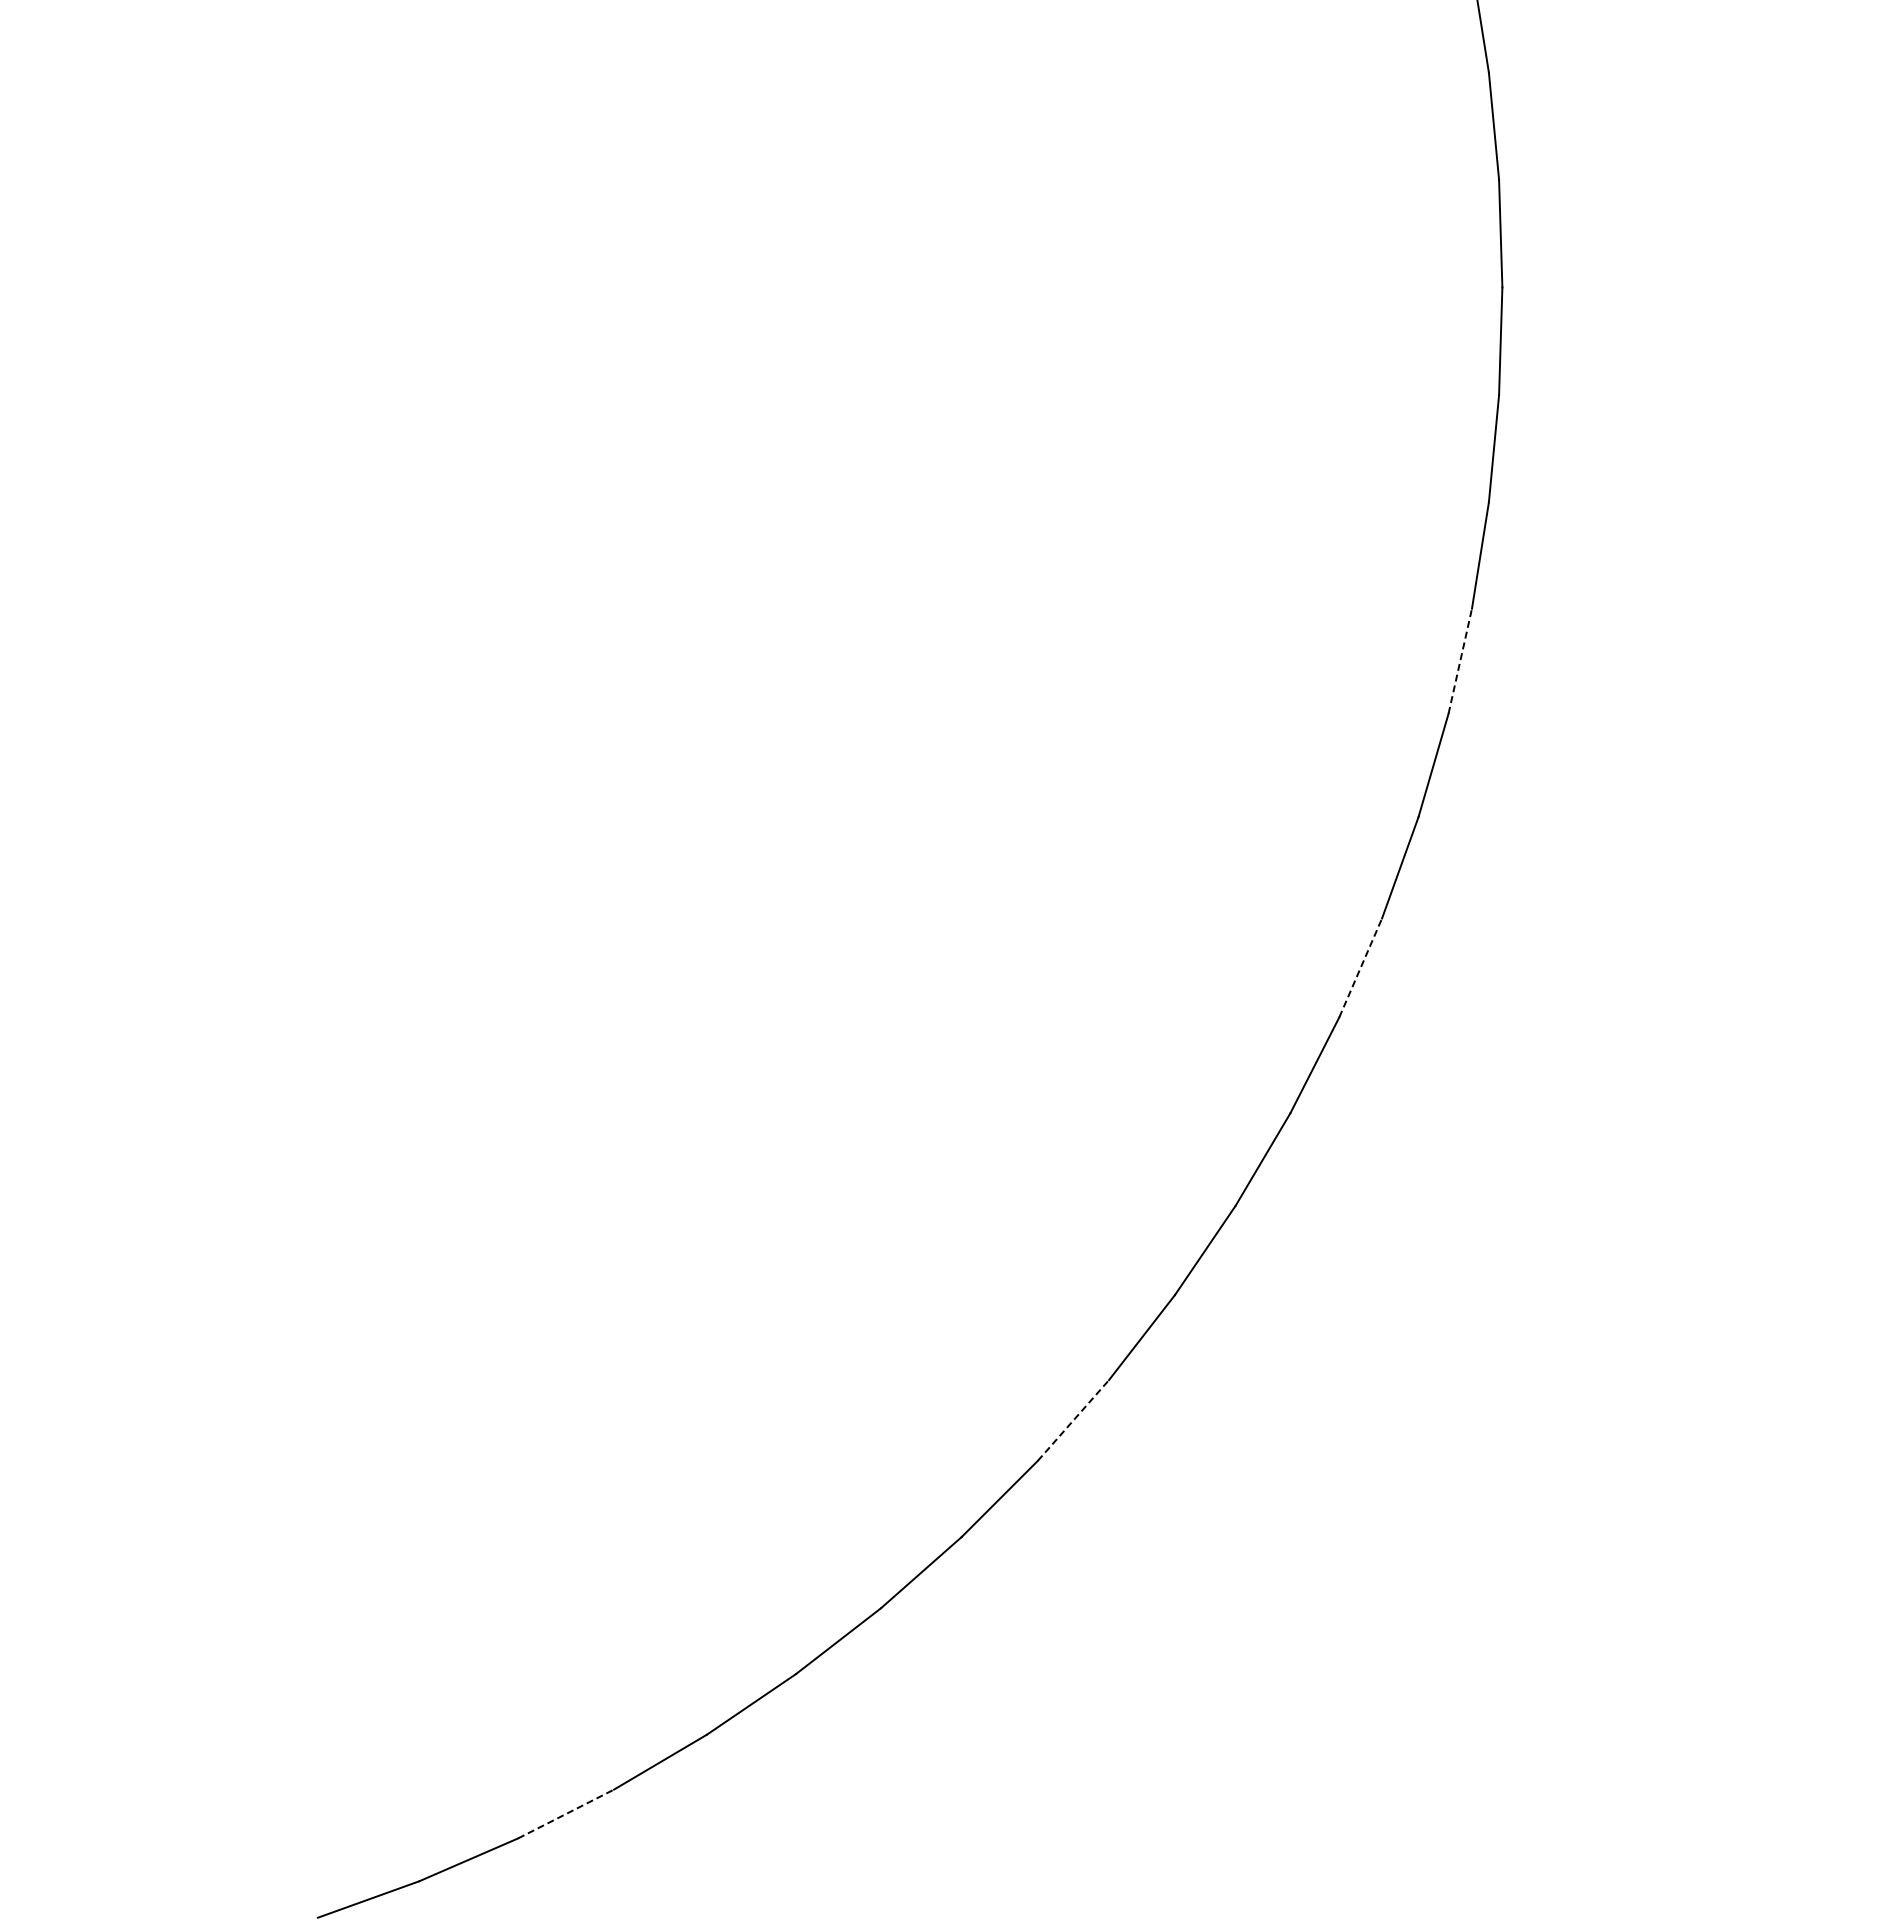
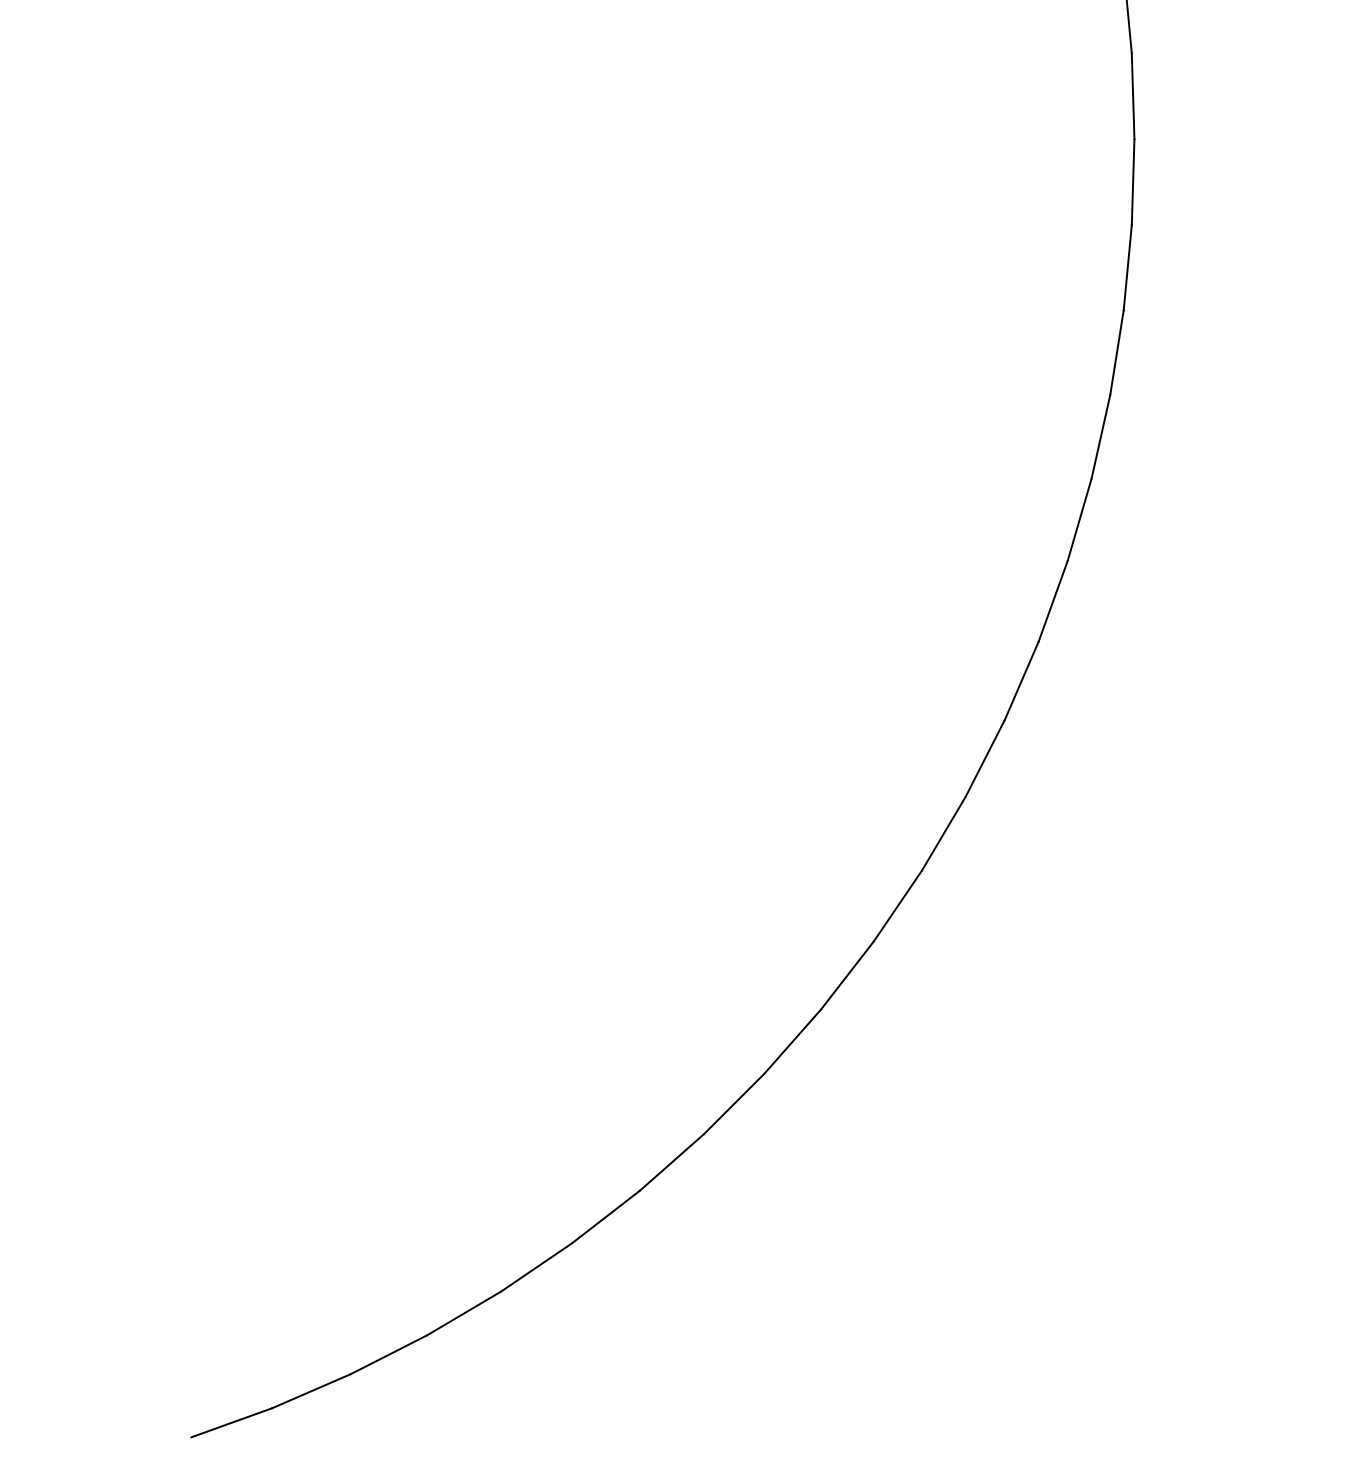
line: (1460, 661) -> (1101, 437), dashed -> solid
line: (1360, 967) -> (1021, 680), dashed -> solid
line: (1073, 1420) -> (792, 1041), dashed -> solid
line: (566, 1814) -> (389, 1355), dashed -> solid

